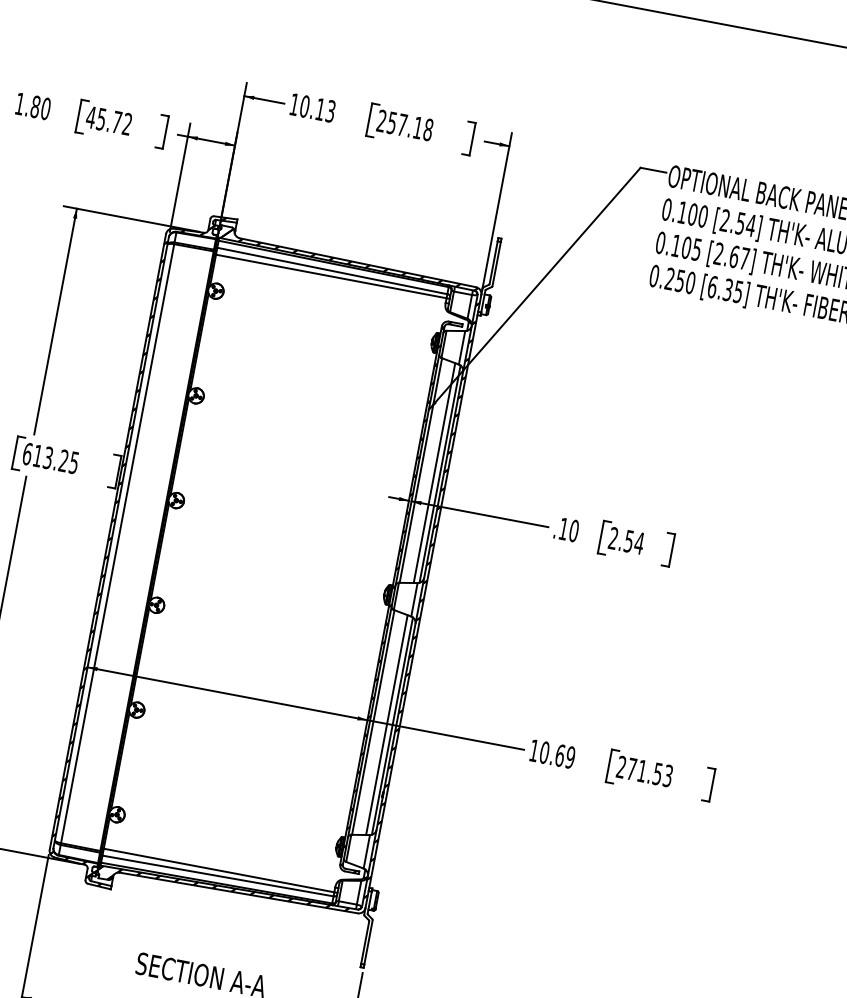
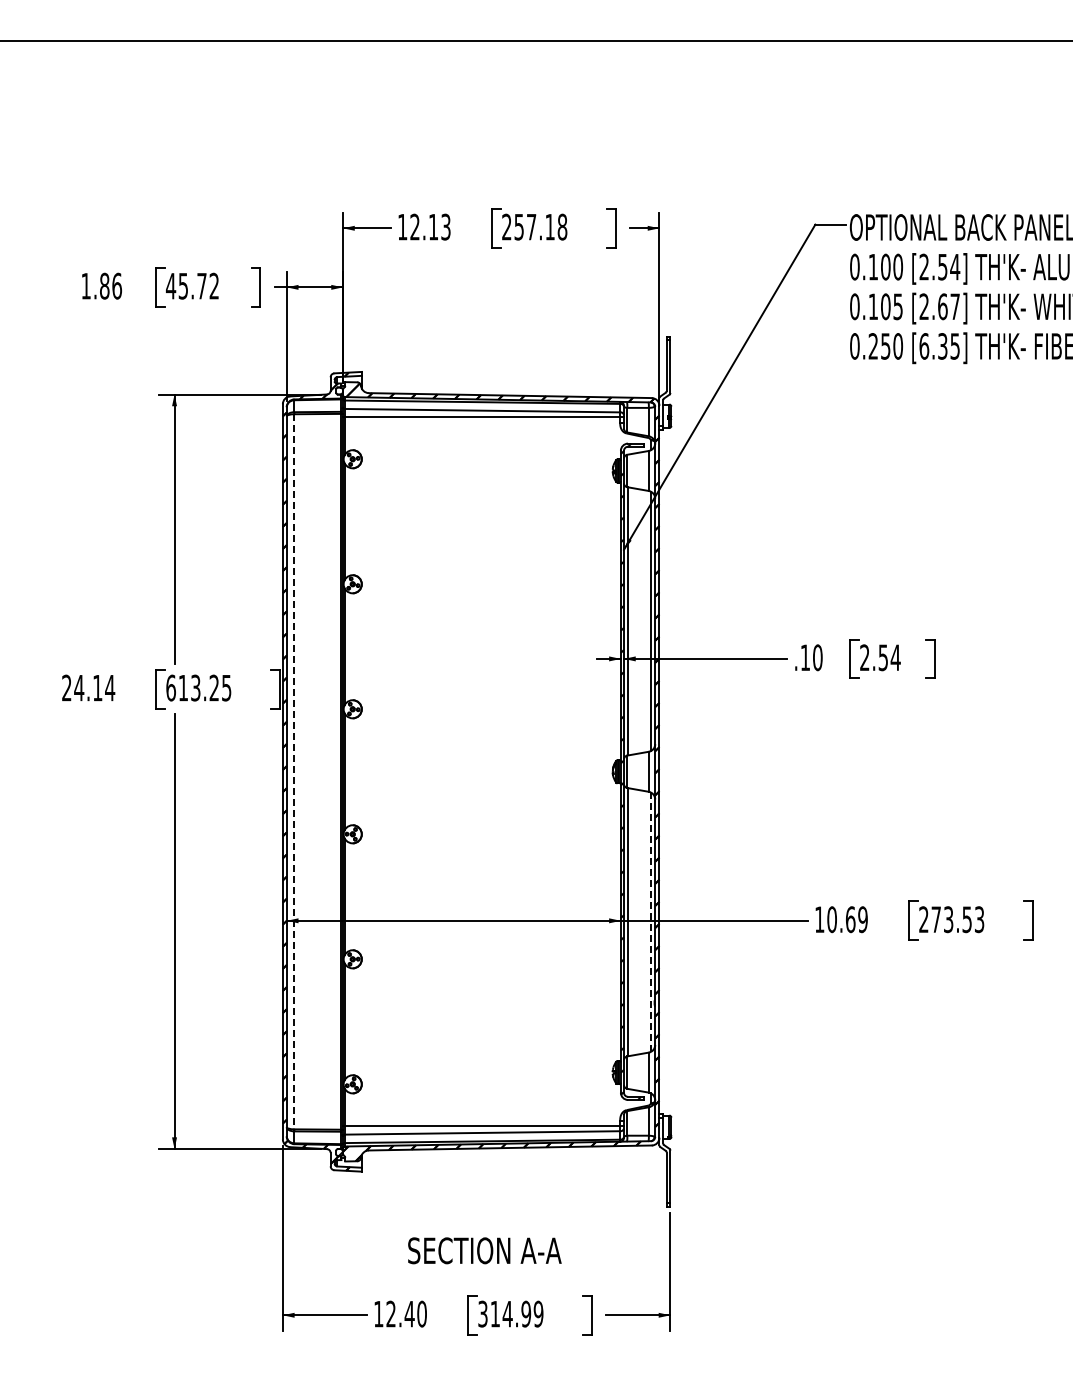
text: (304, 105) -> (414, 226), 10.13 -> 12.13
text: (46, 108) -> (117, 285), 1.80 -> 1.86
line: (434, 473) -> (644, 621), removed
line: (117, 543) -> (294, 771), solid -> dashed
hatch: (399, 596) -> (630, 771), removed
line: (387, 725) -> (644, 922), removed
line: (392, 726) -> (650, 922), solid -> dashed
text: (642, 770) -> (948, 919), 271.53 -> 273.53

